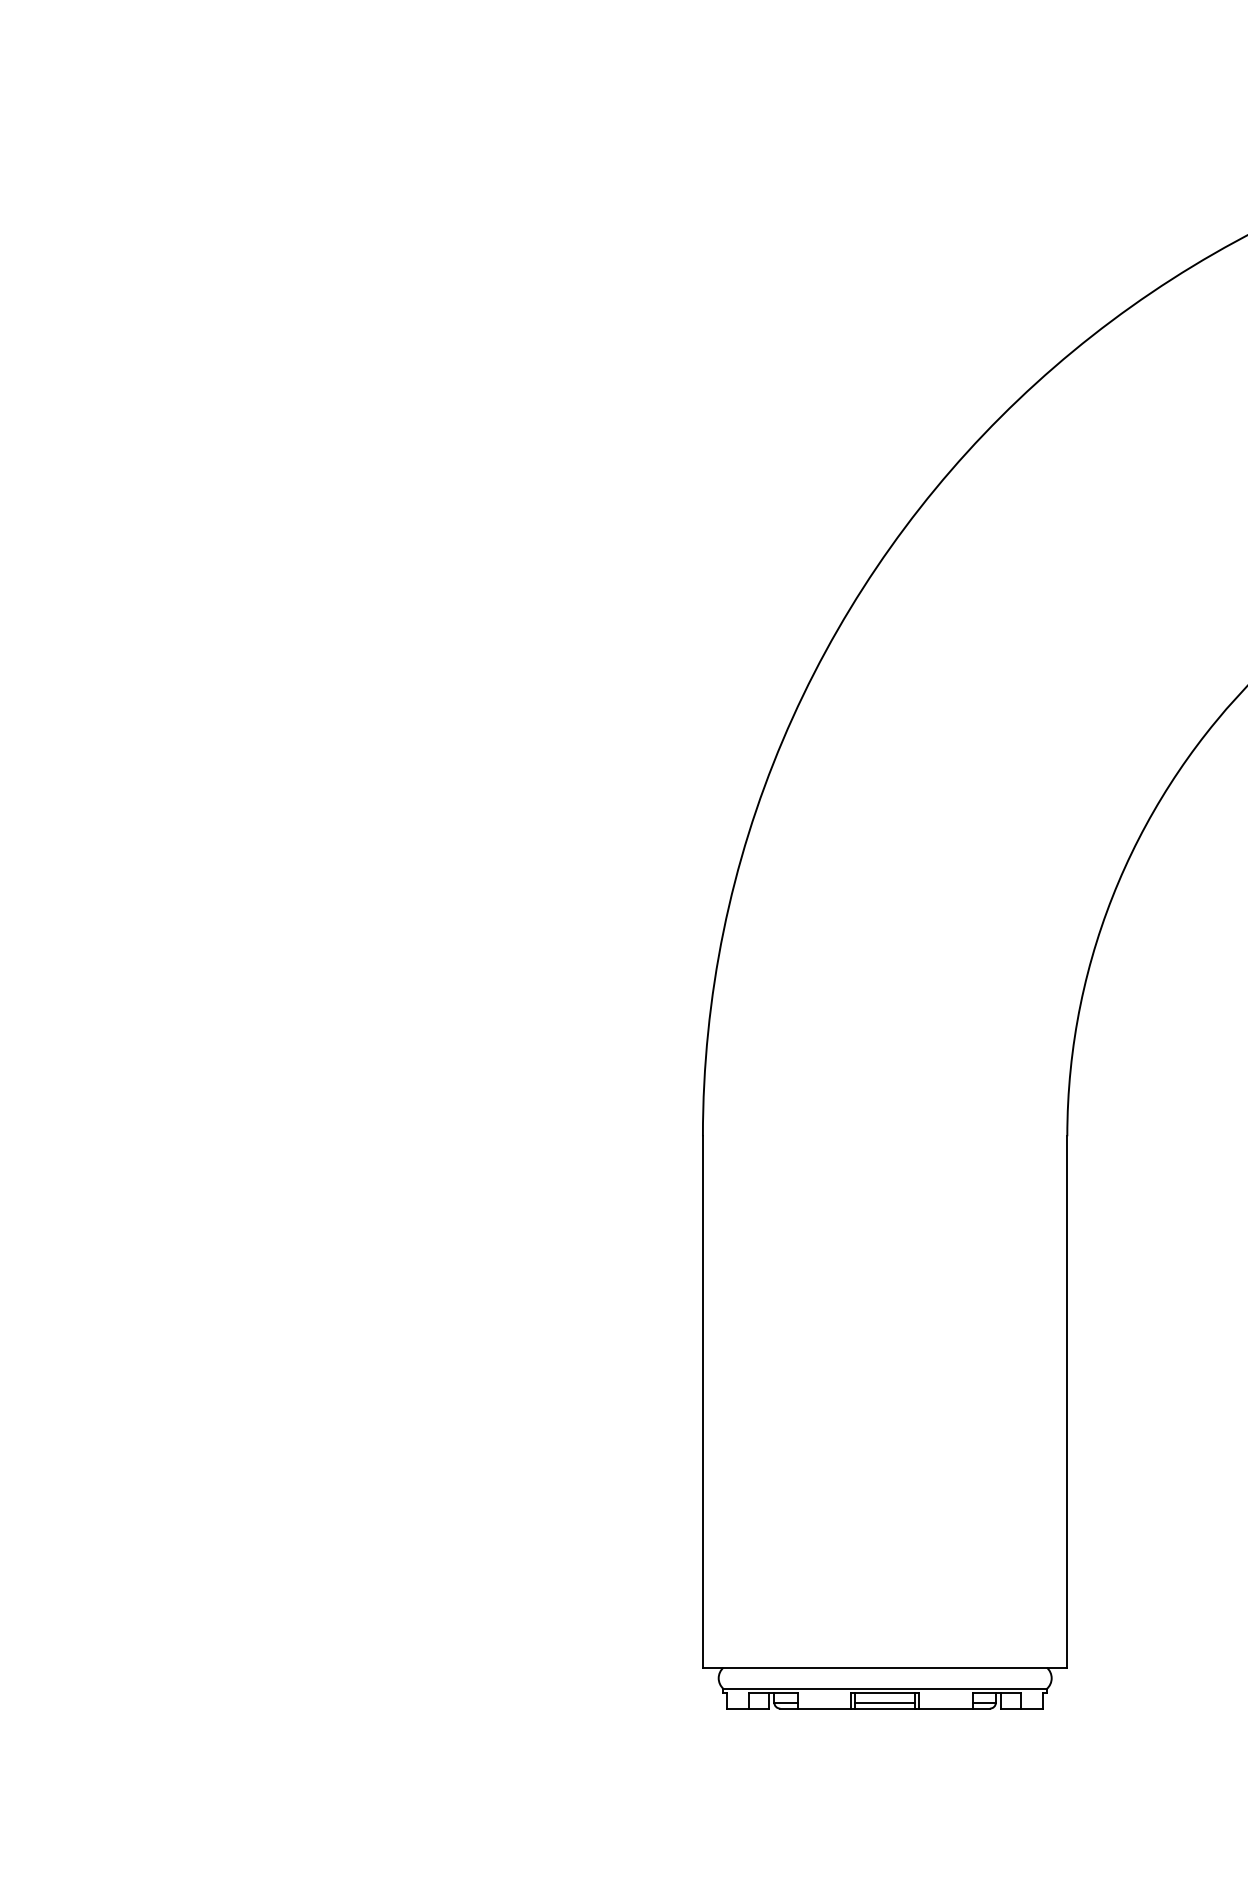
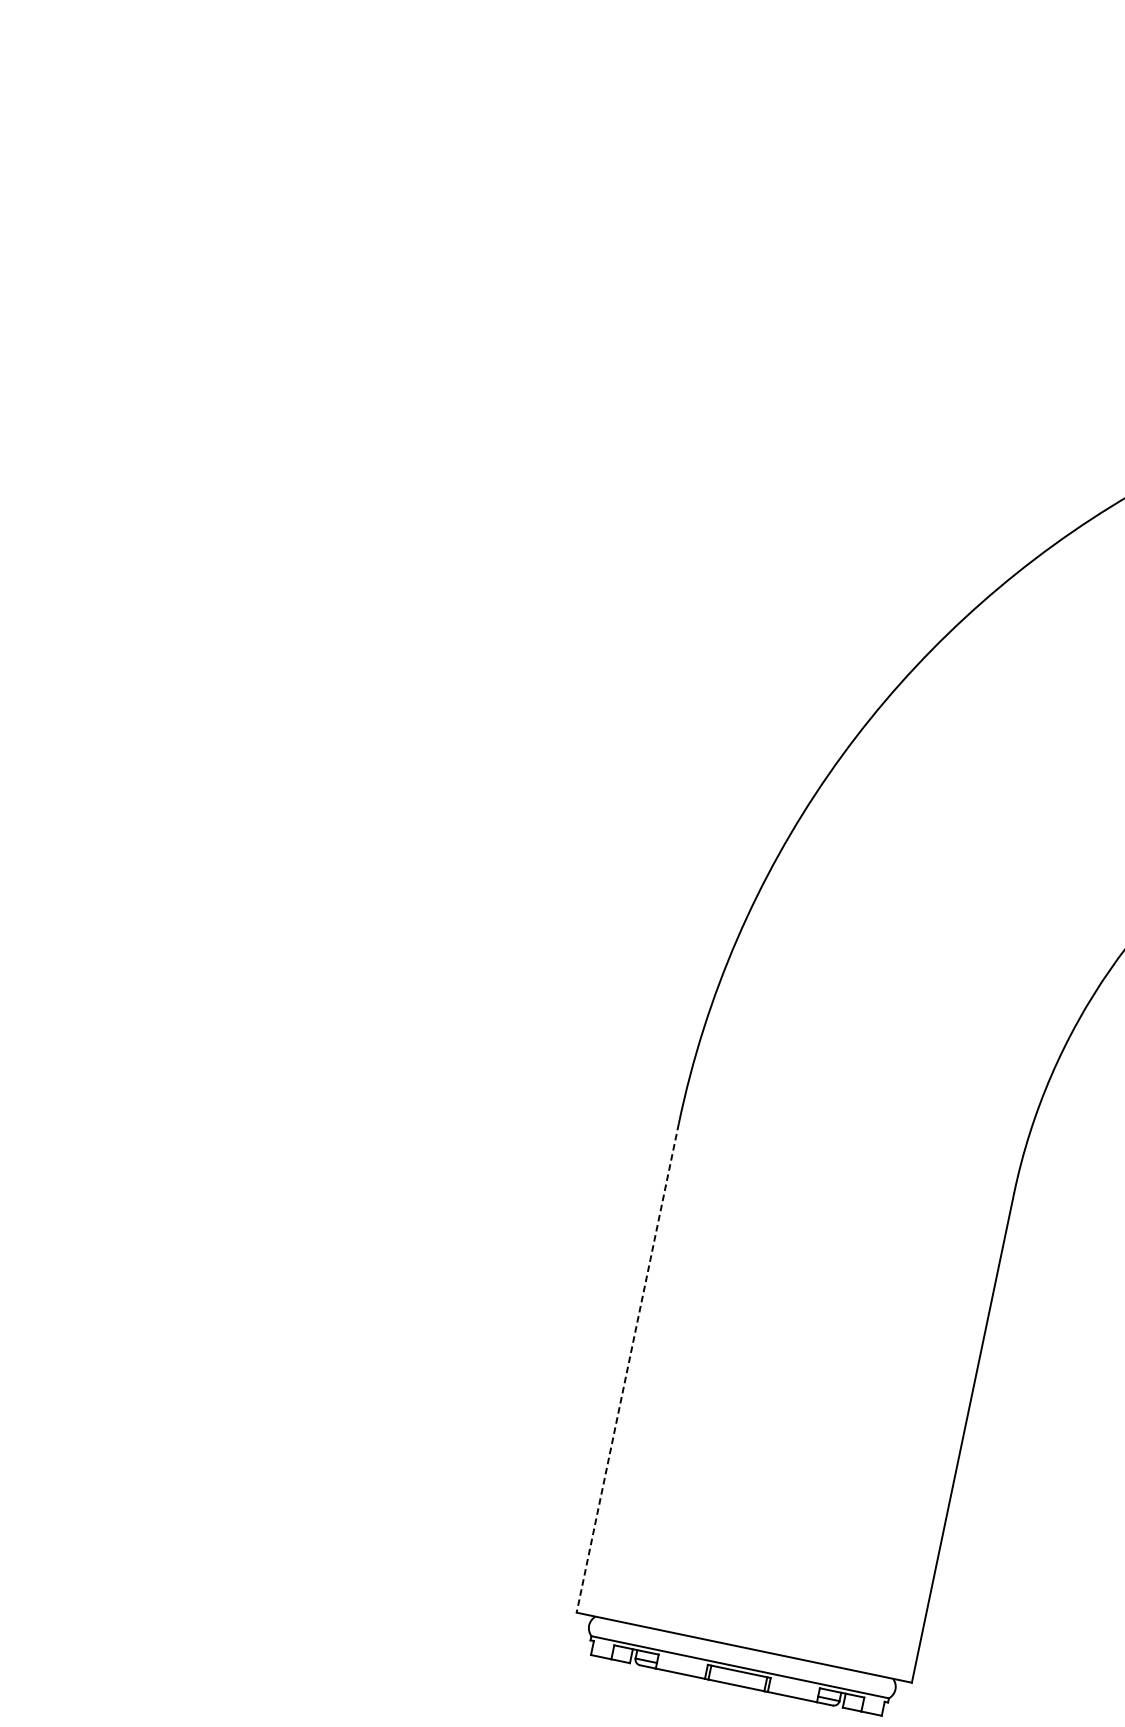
line: (702, 1401) -> (627, 1367), solid -> dashed
line: (884, 1702) -> (737, 1679), removed

